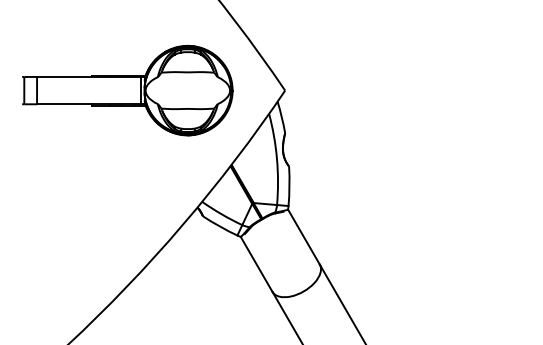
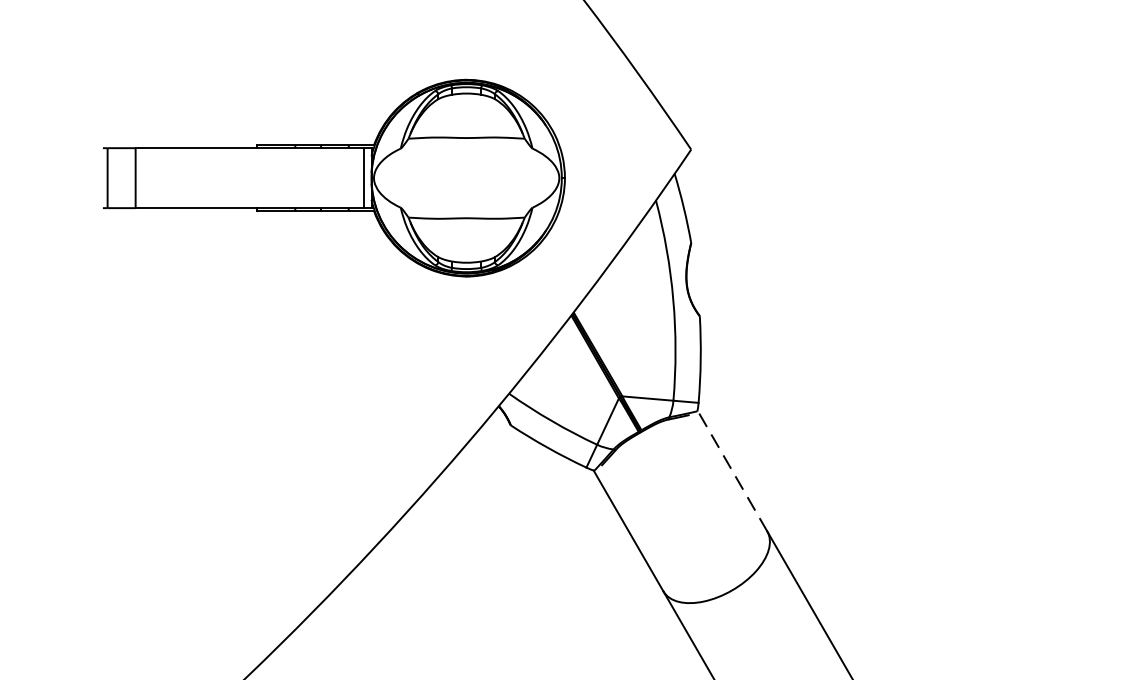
part: (127, 90) -> (334, 177), moved
line: (303, 237) -> (731, 471), solid -> dashed

